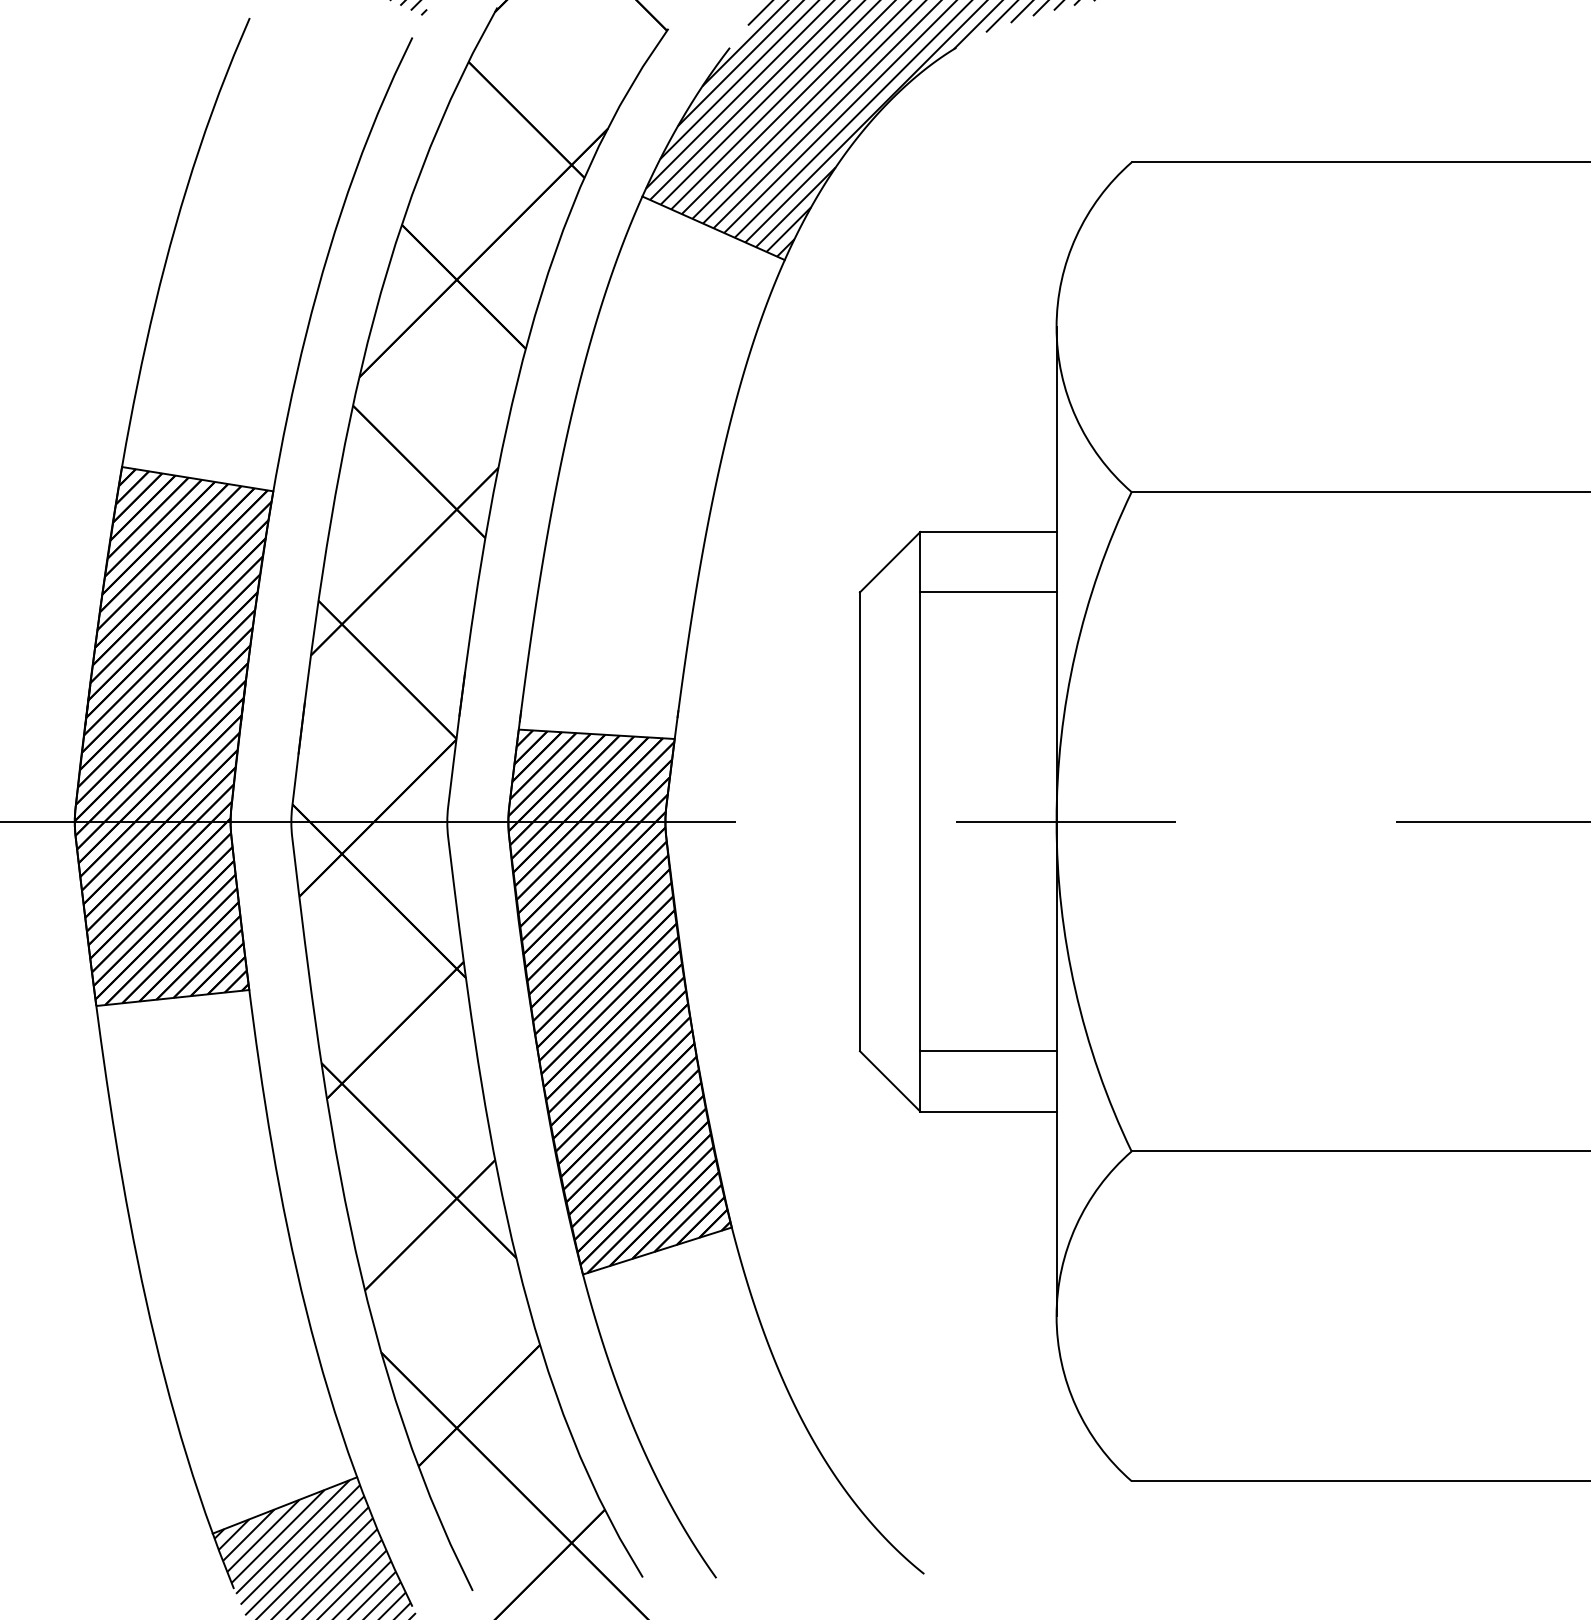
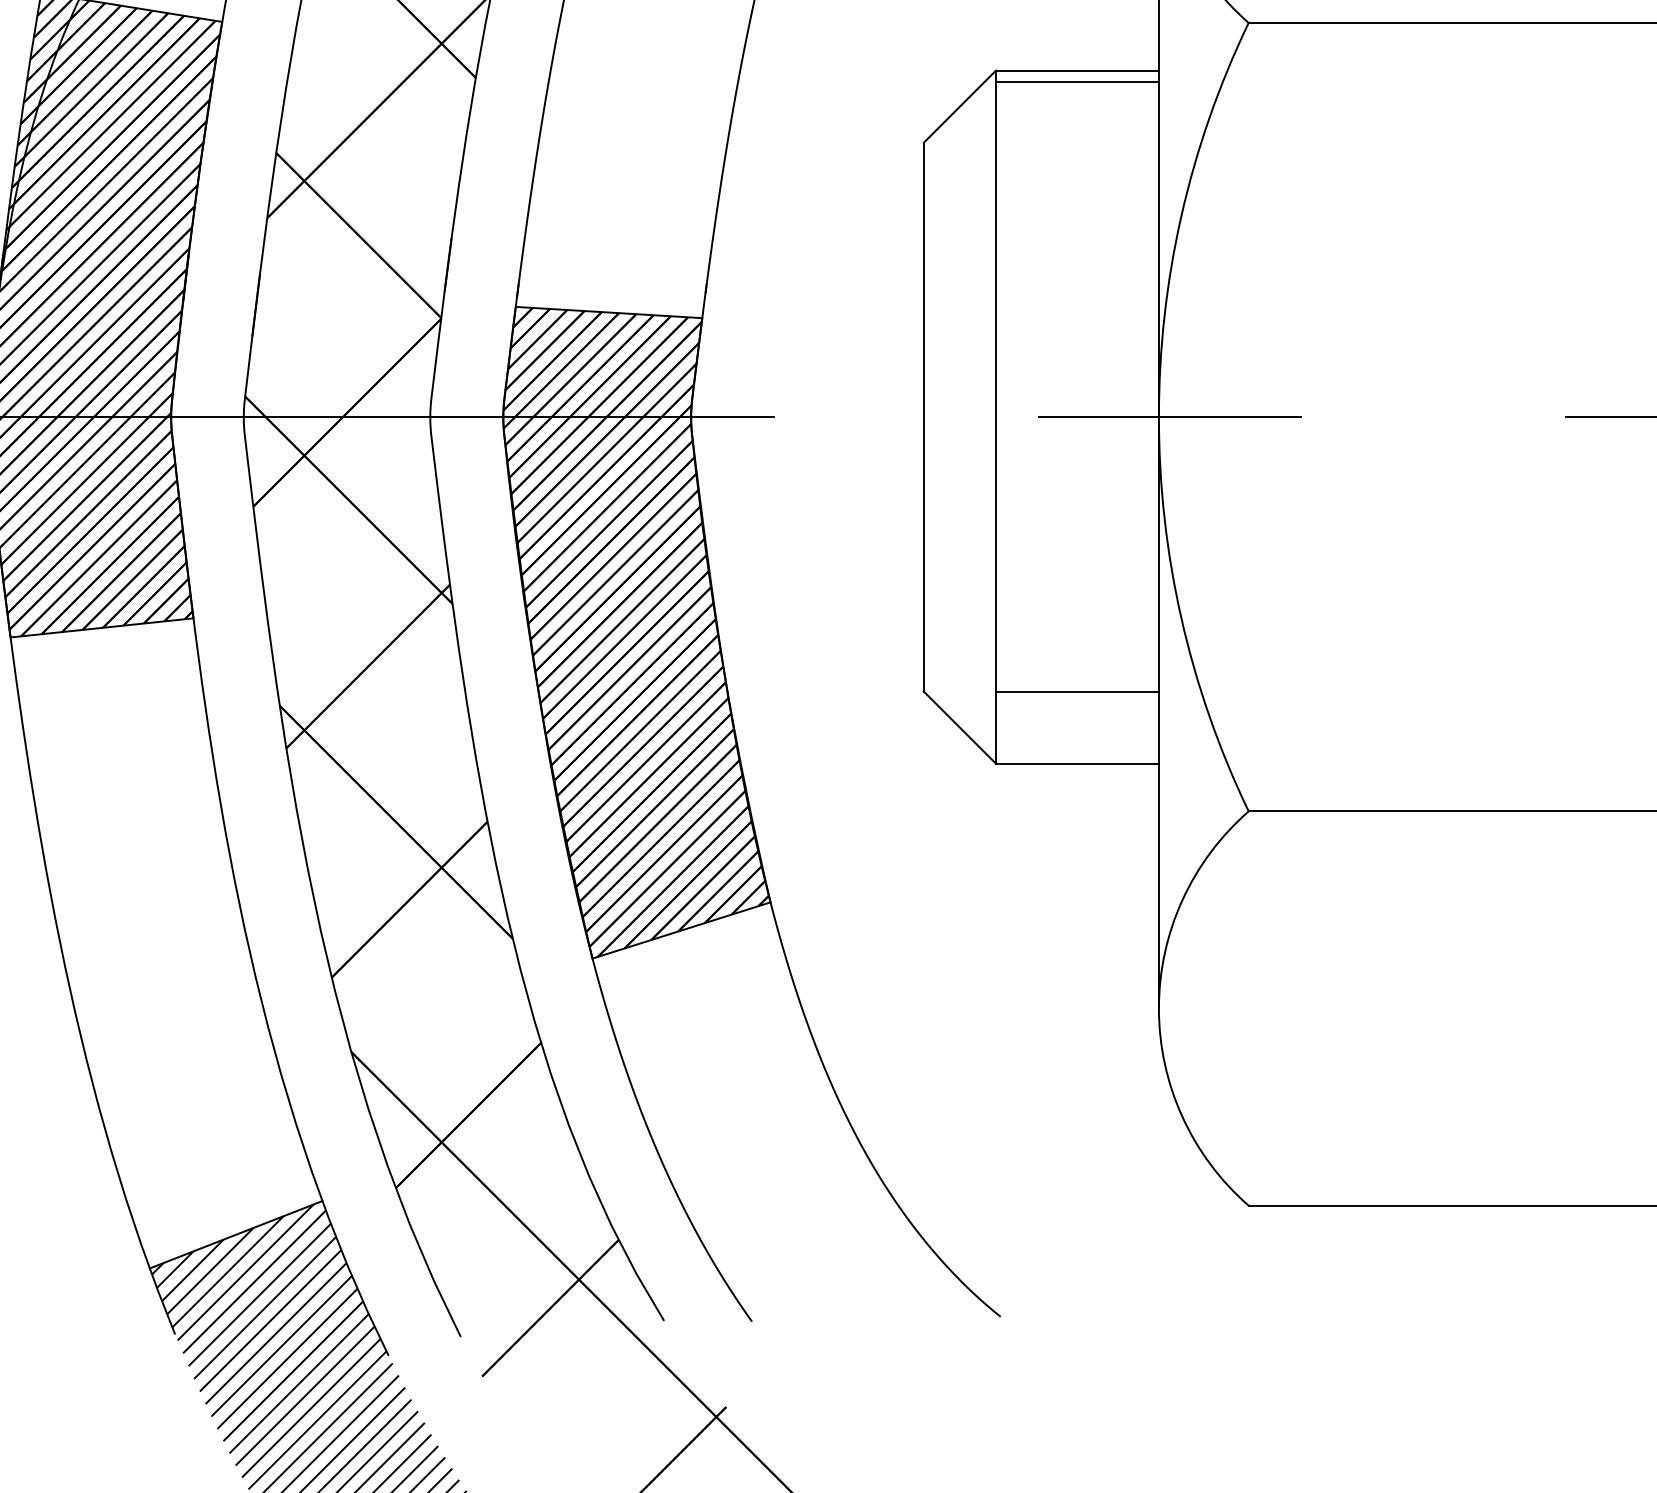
line: (988, 592) -> (1077, 81), moved

